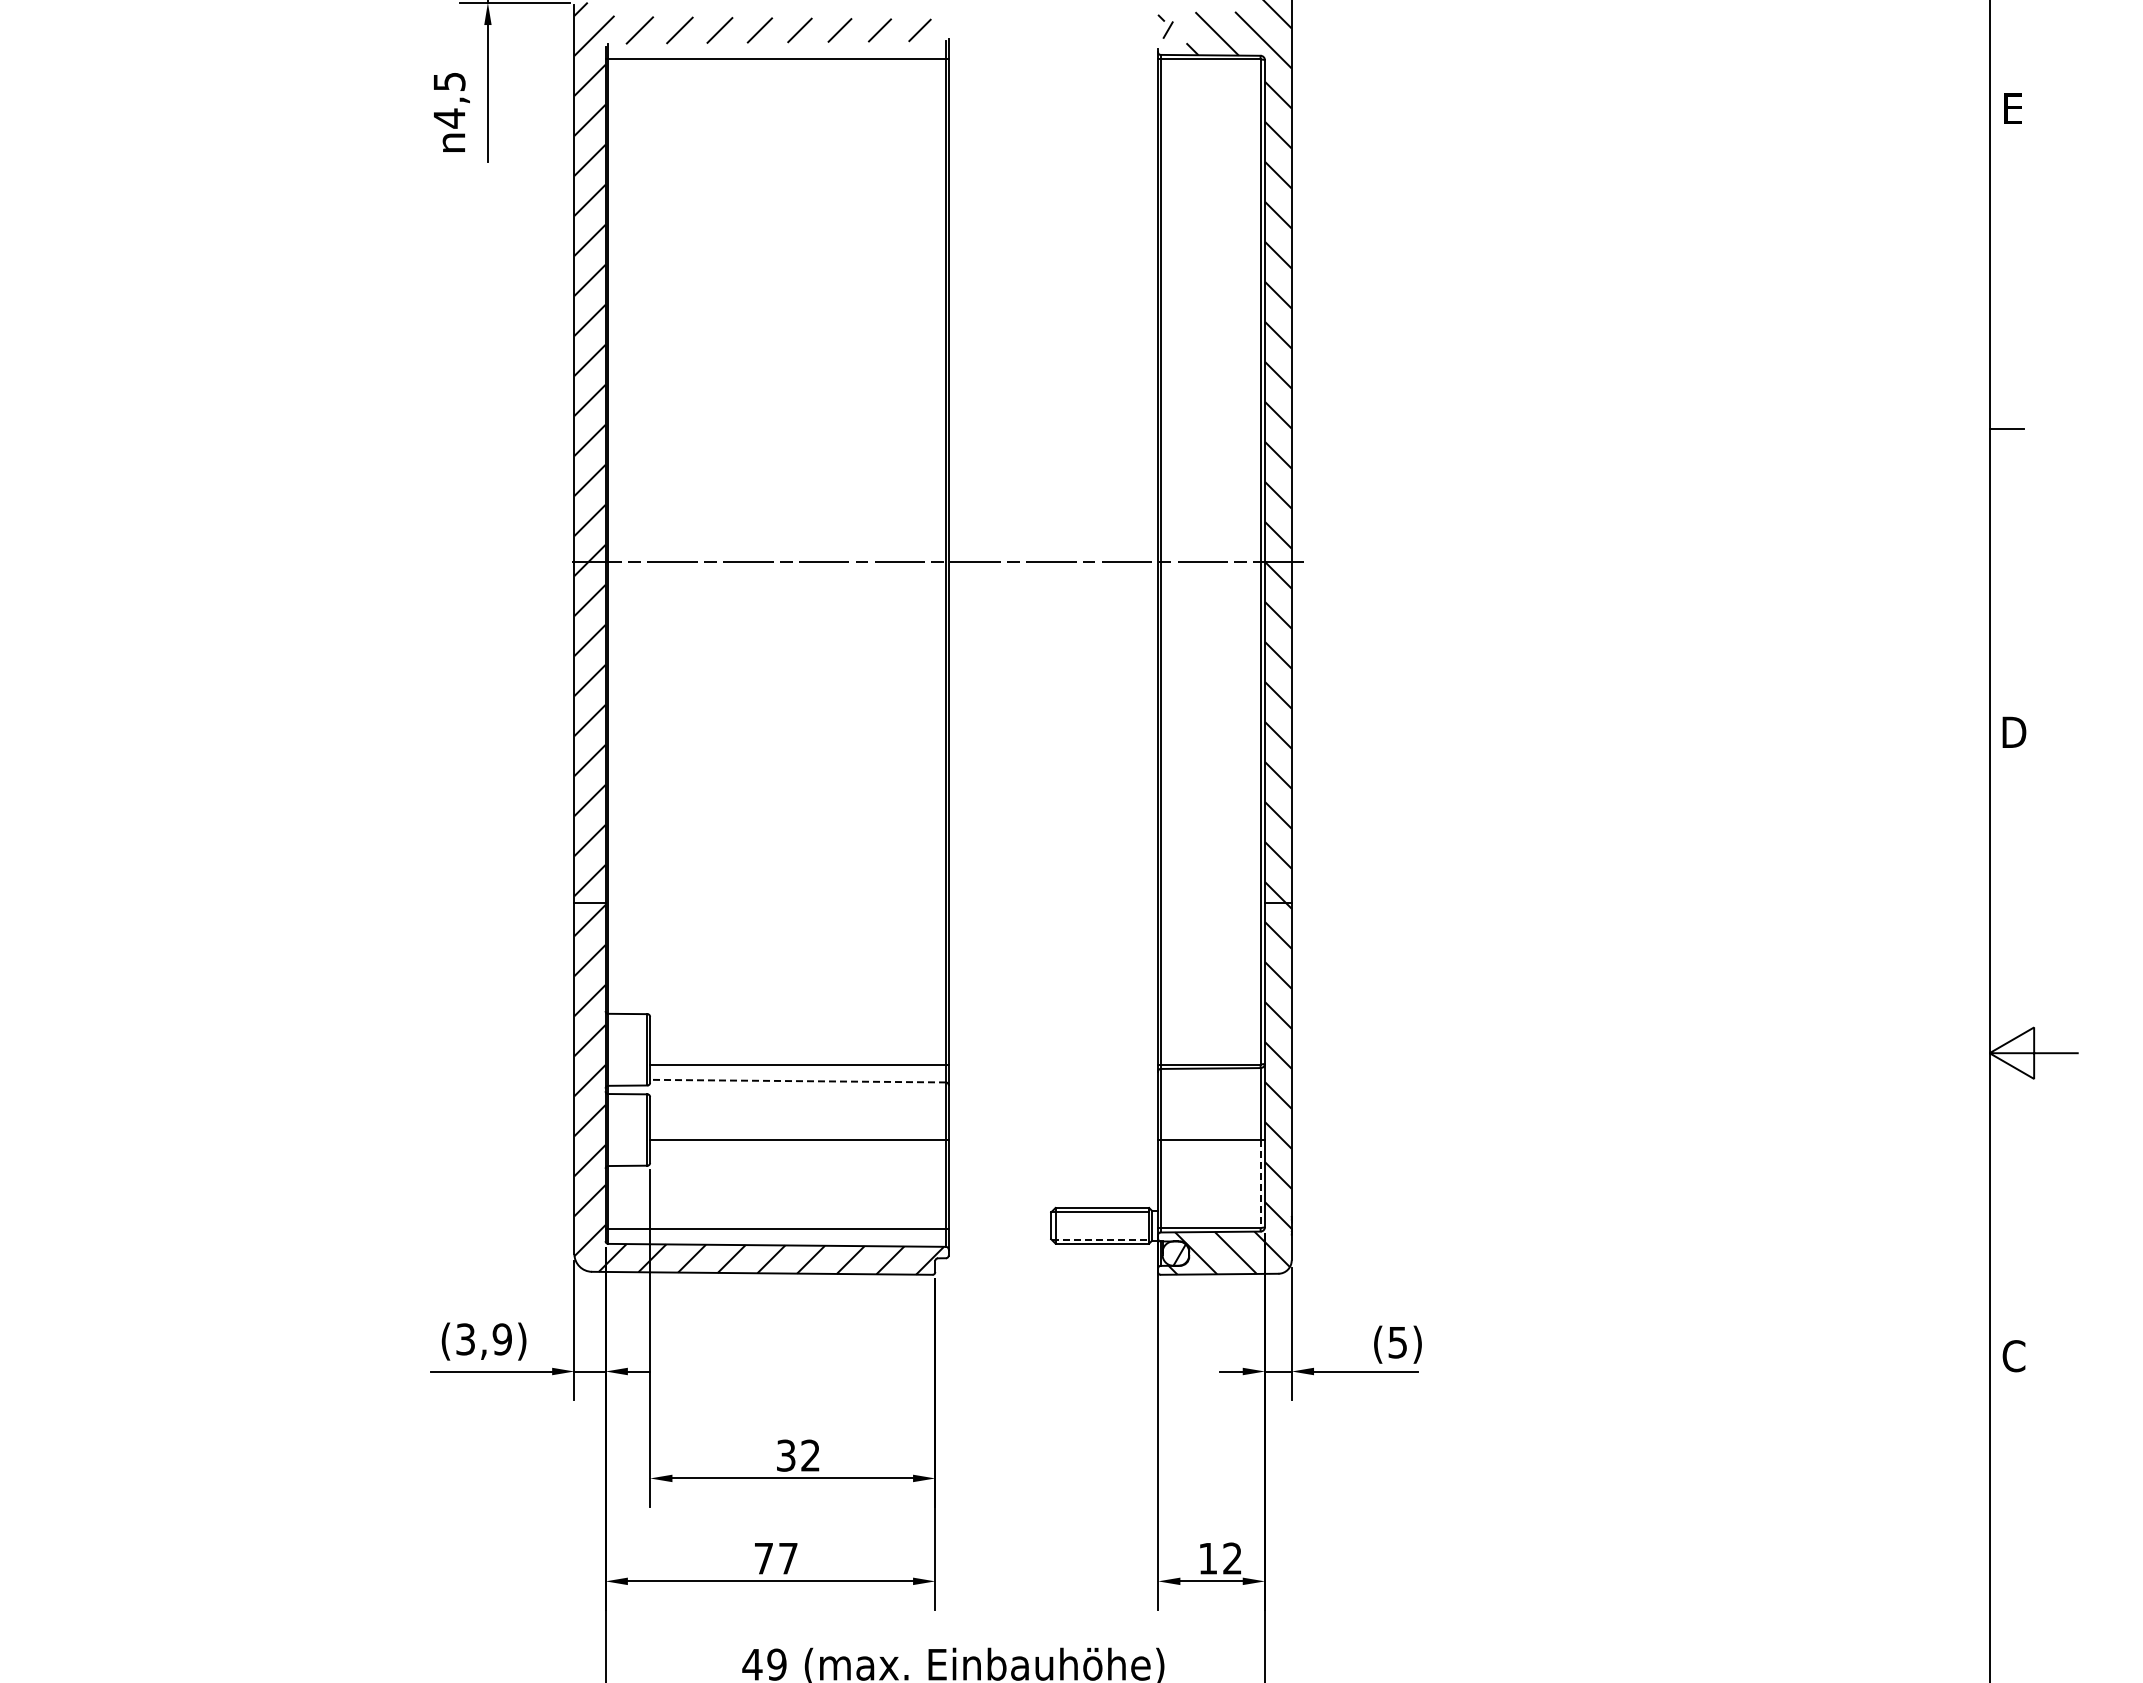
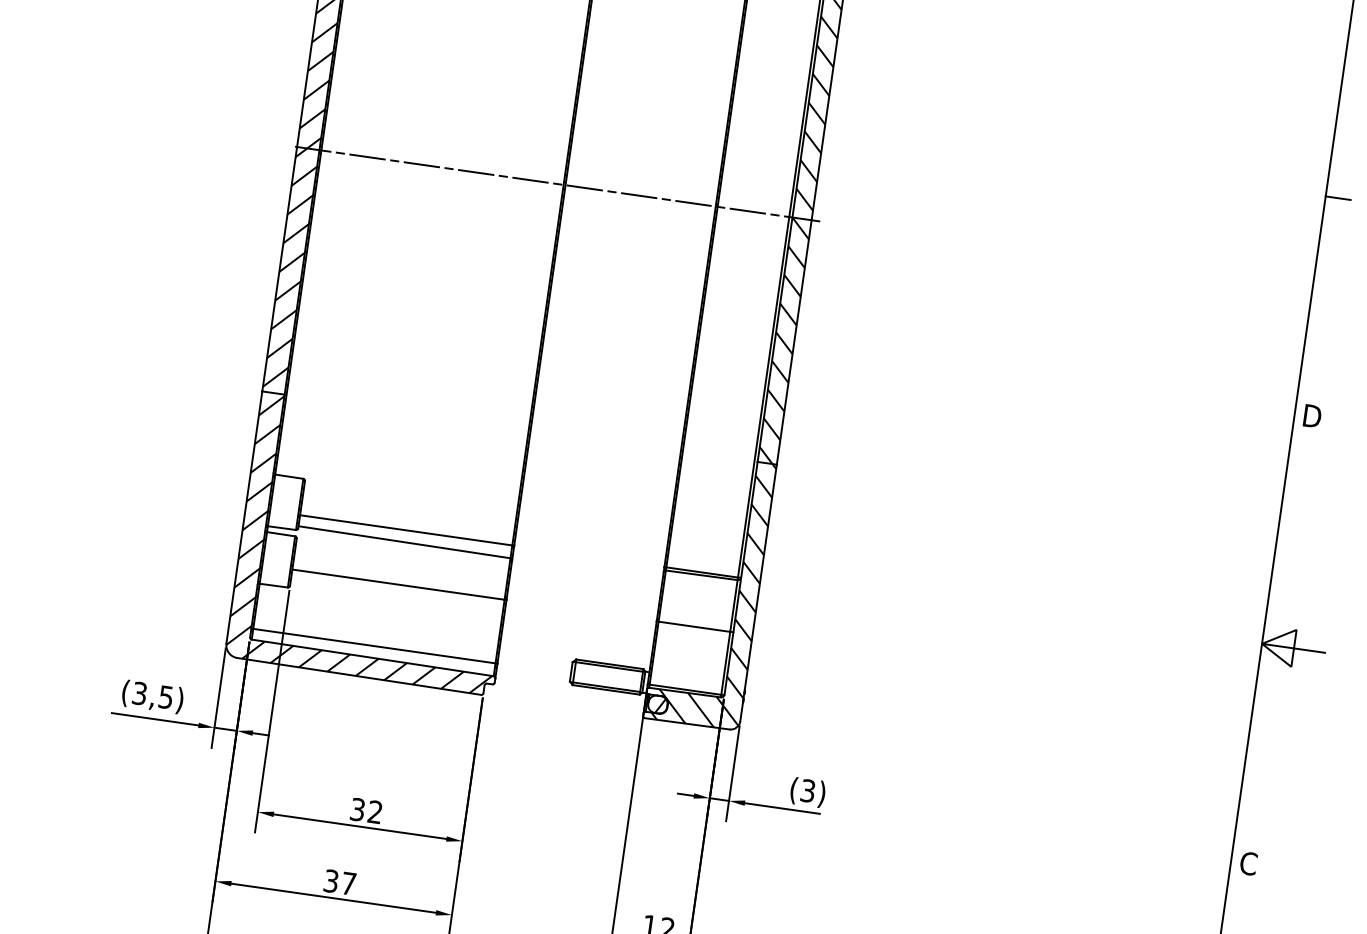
line: (798, 1081) -> (404, 542), dashed -> solid
line: (1260, 1184) -> (725, 663), dashed -> solid
line: (1100, 1239) -> (605, 686), dashed -> solid
text: (501, 1339) -> (165, 697), (3,9) -> (3,5)
text: (1398, 1342) -> (808, 791), (5) -> (3)
text: (763, 1558) -> (331, 881), 77 -> 37

